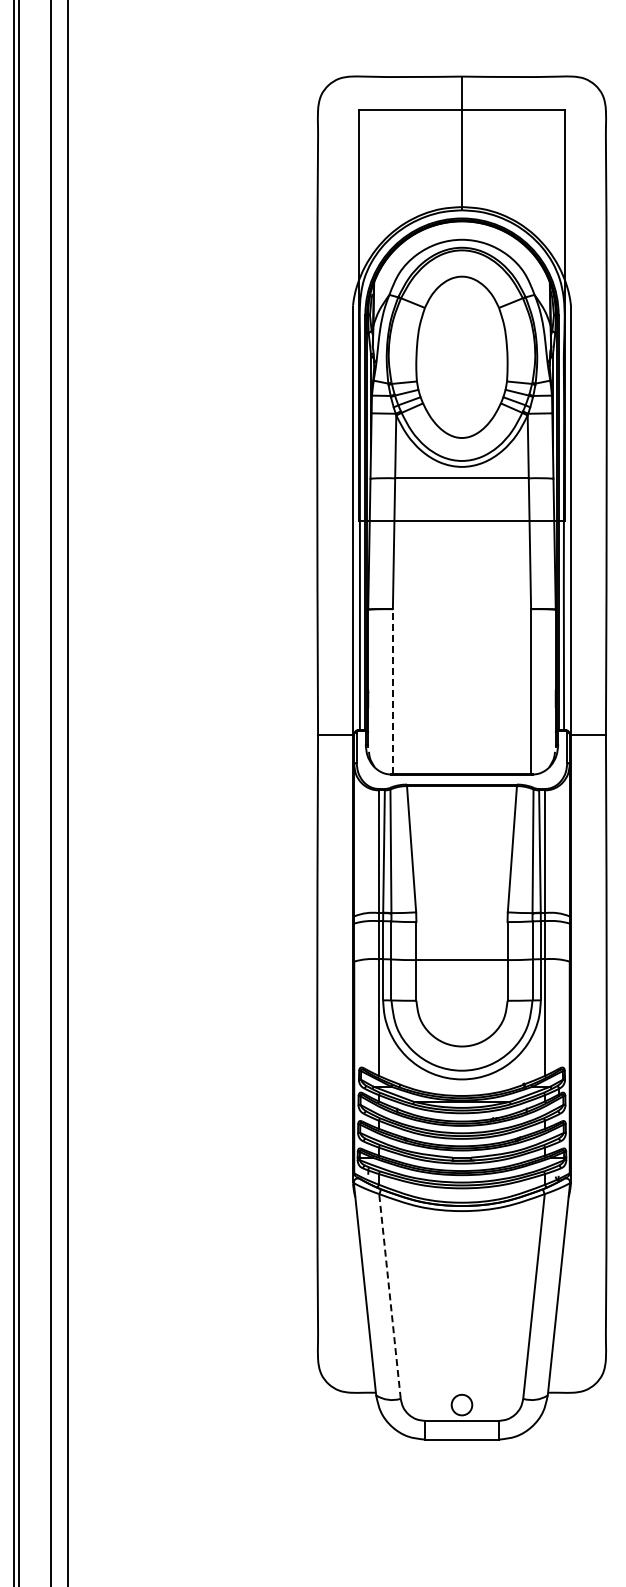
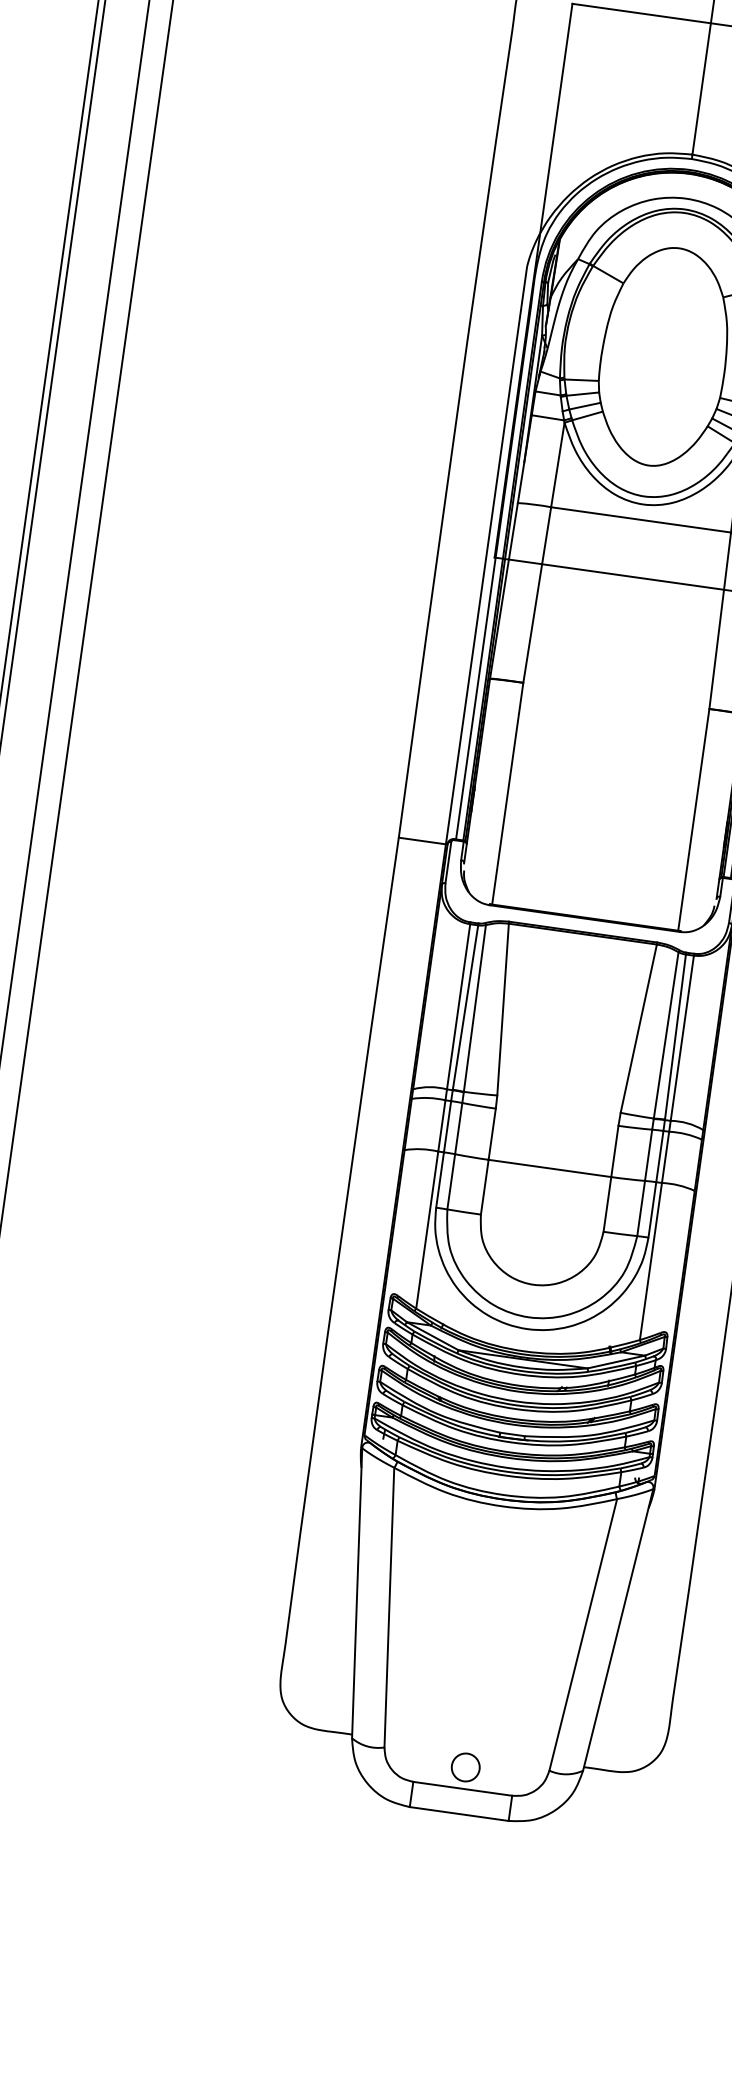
line: (392, 690) -> (507, 792), dashed -> solid
line: (389, 1296) -> (388, 1607), dashed -> solid

